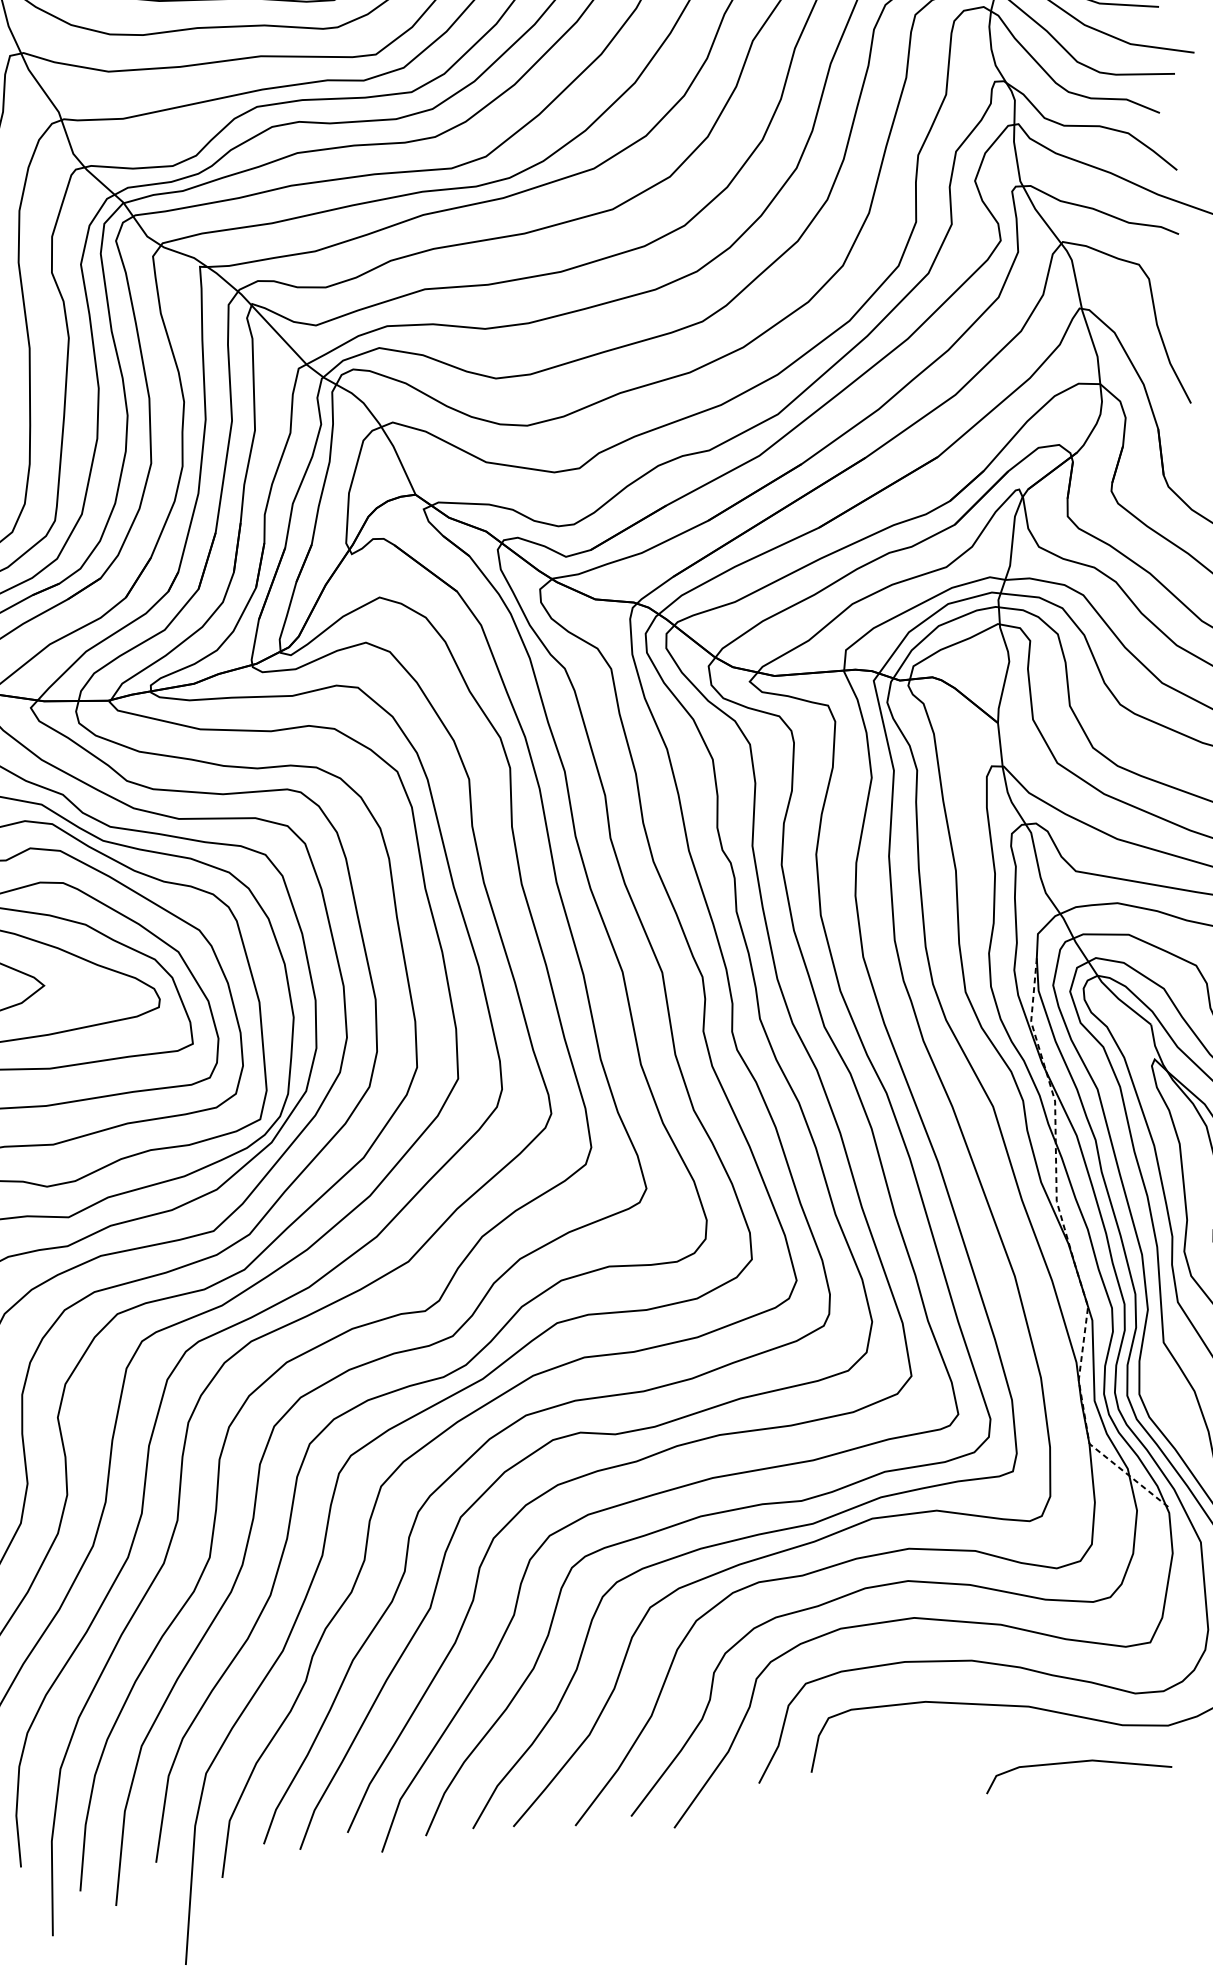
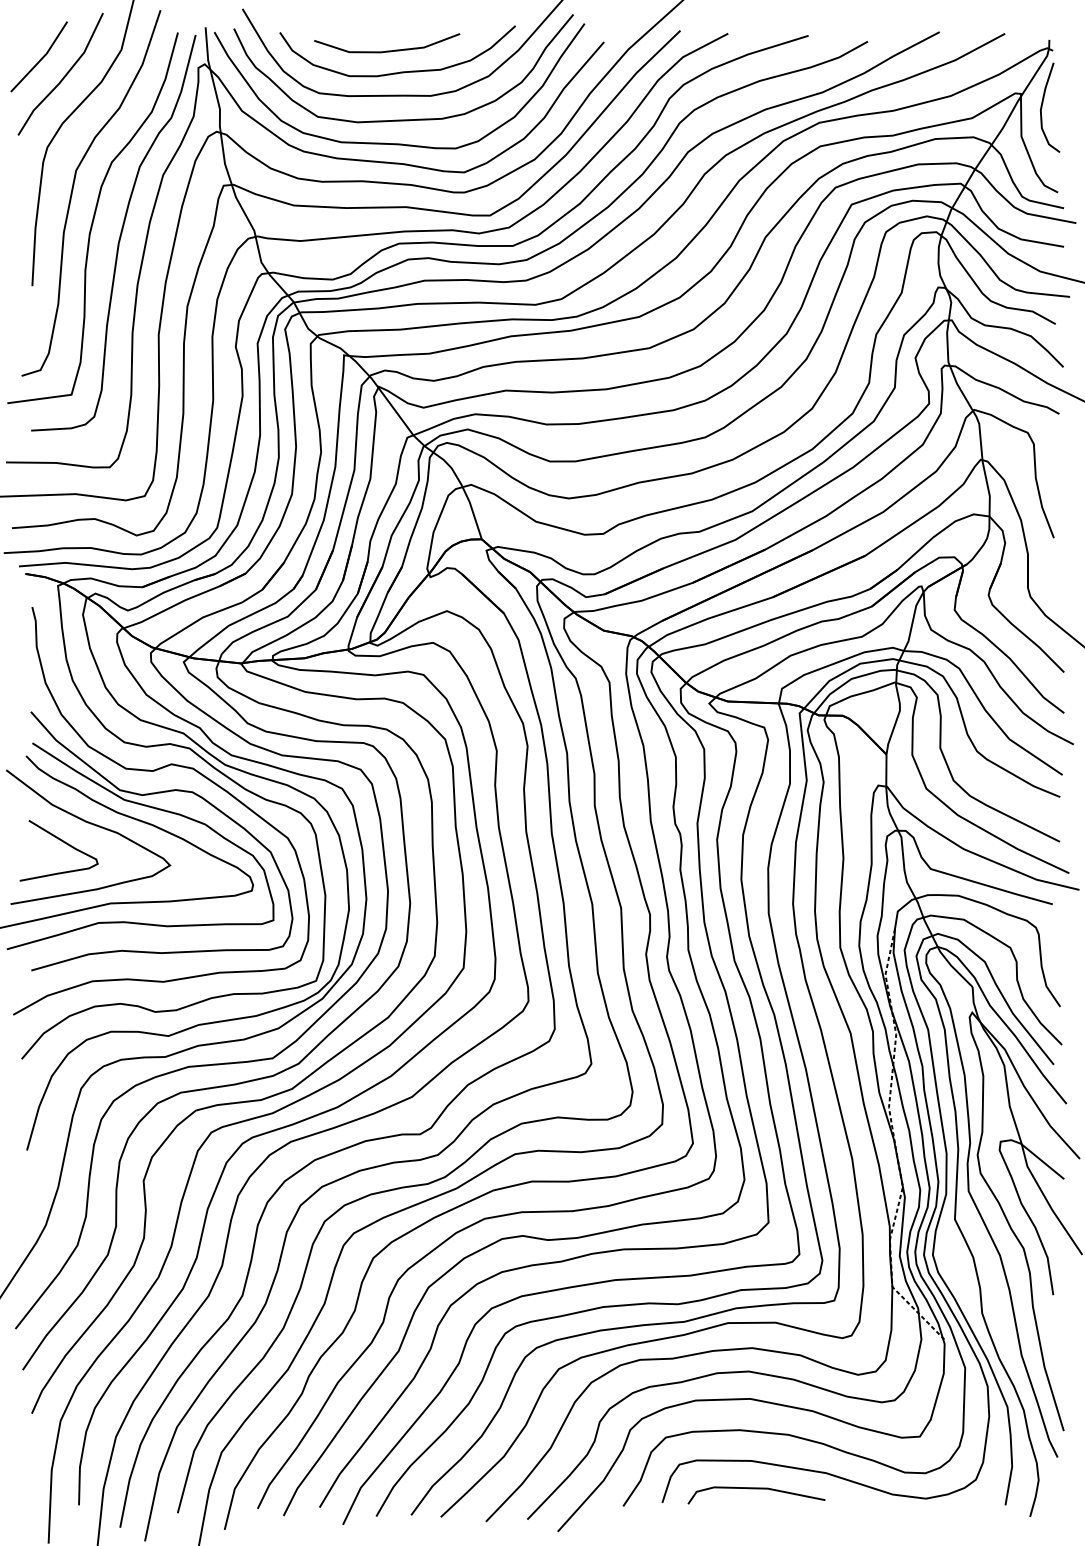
line: (1077, 1763) -> (756, 1489), moved

